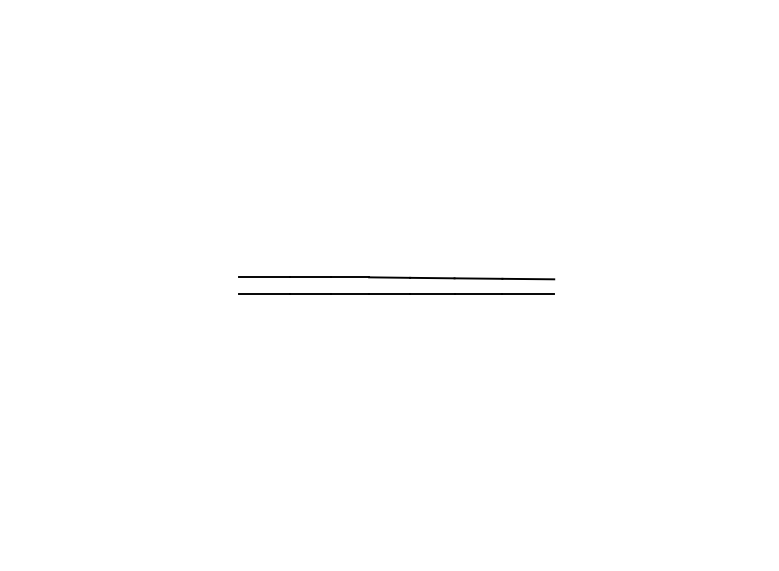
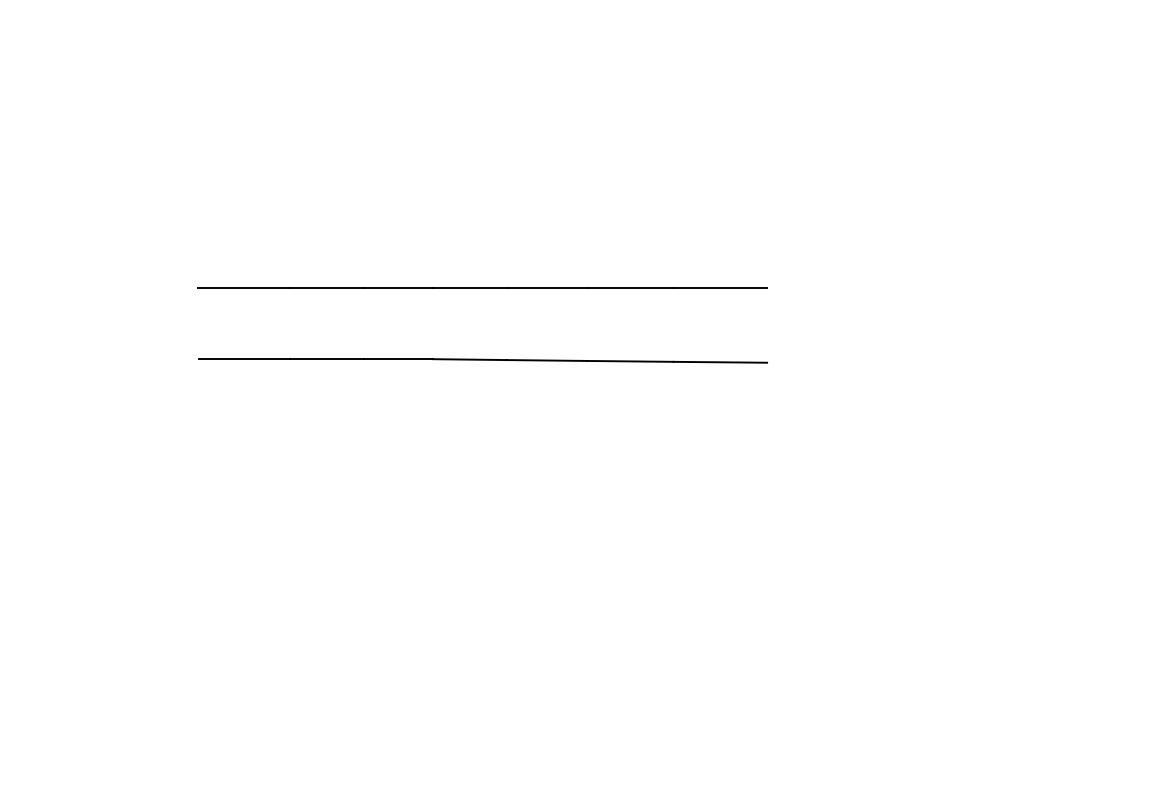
line: (396, 293) -> (482, 287), moved

